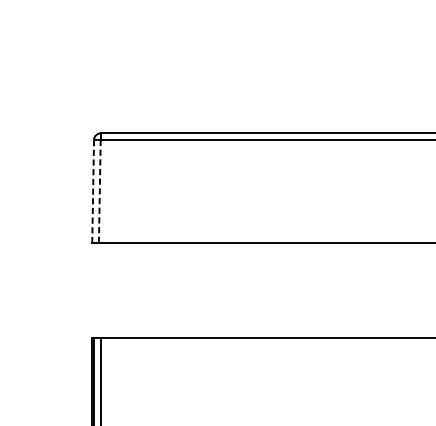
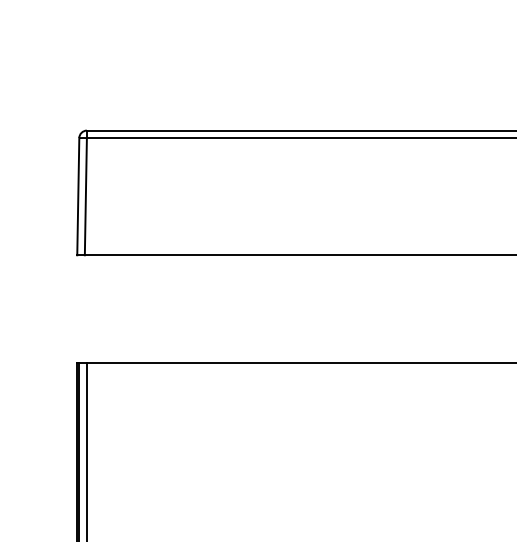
line: (93, 191) -> (78, 196), dashed -> solid
line: (99, 191) -> (85, 196), dashed -> solid

